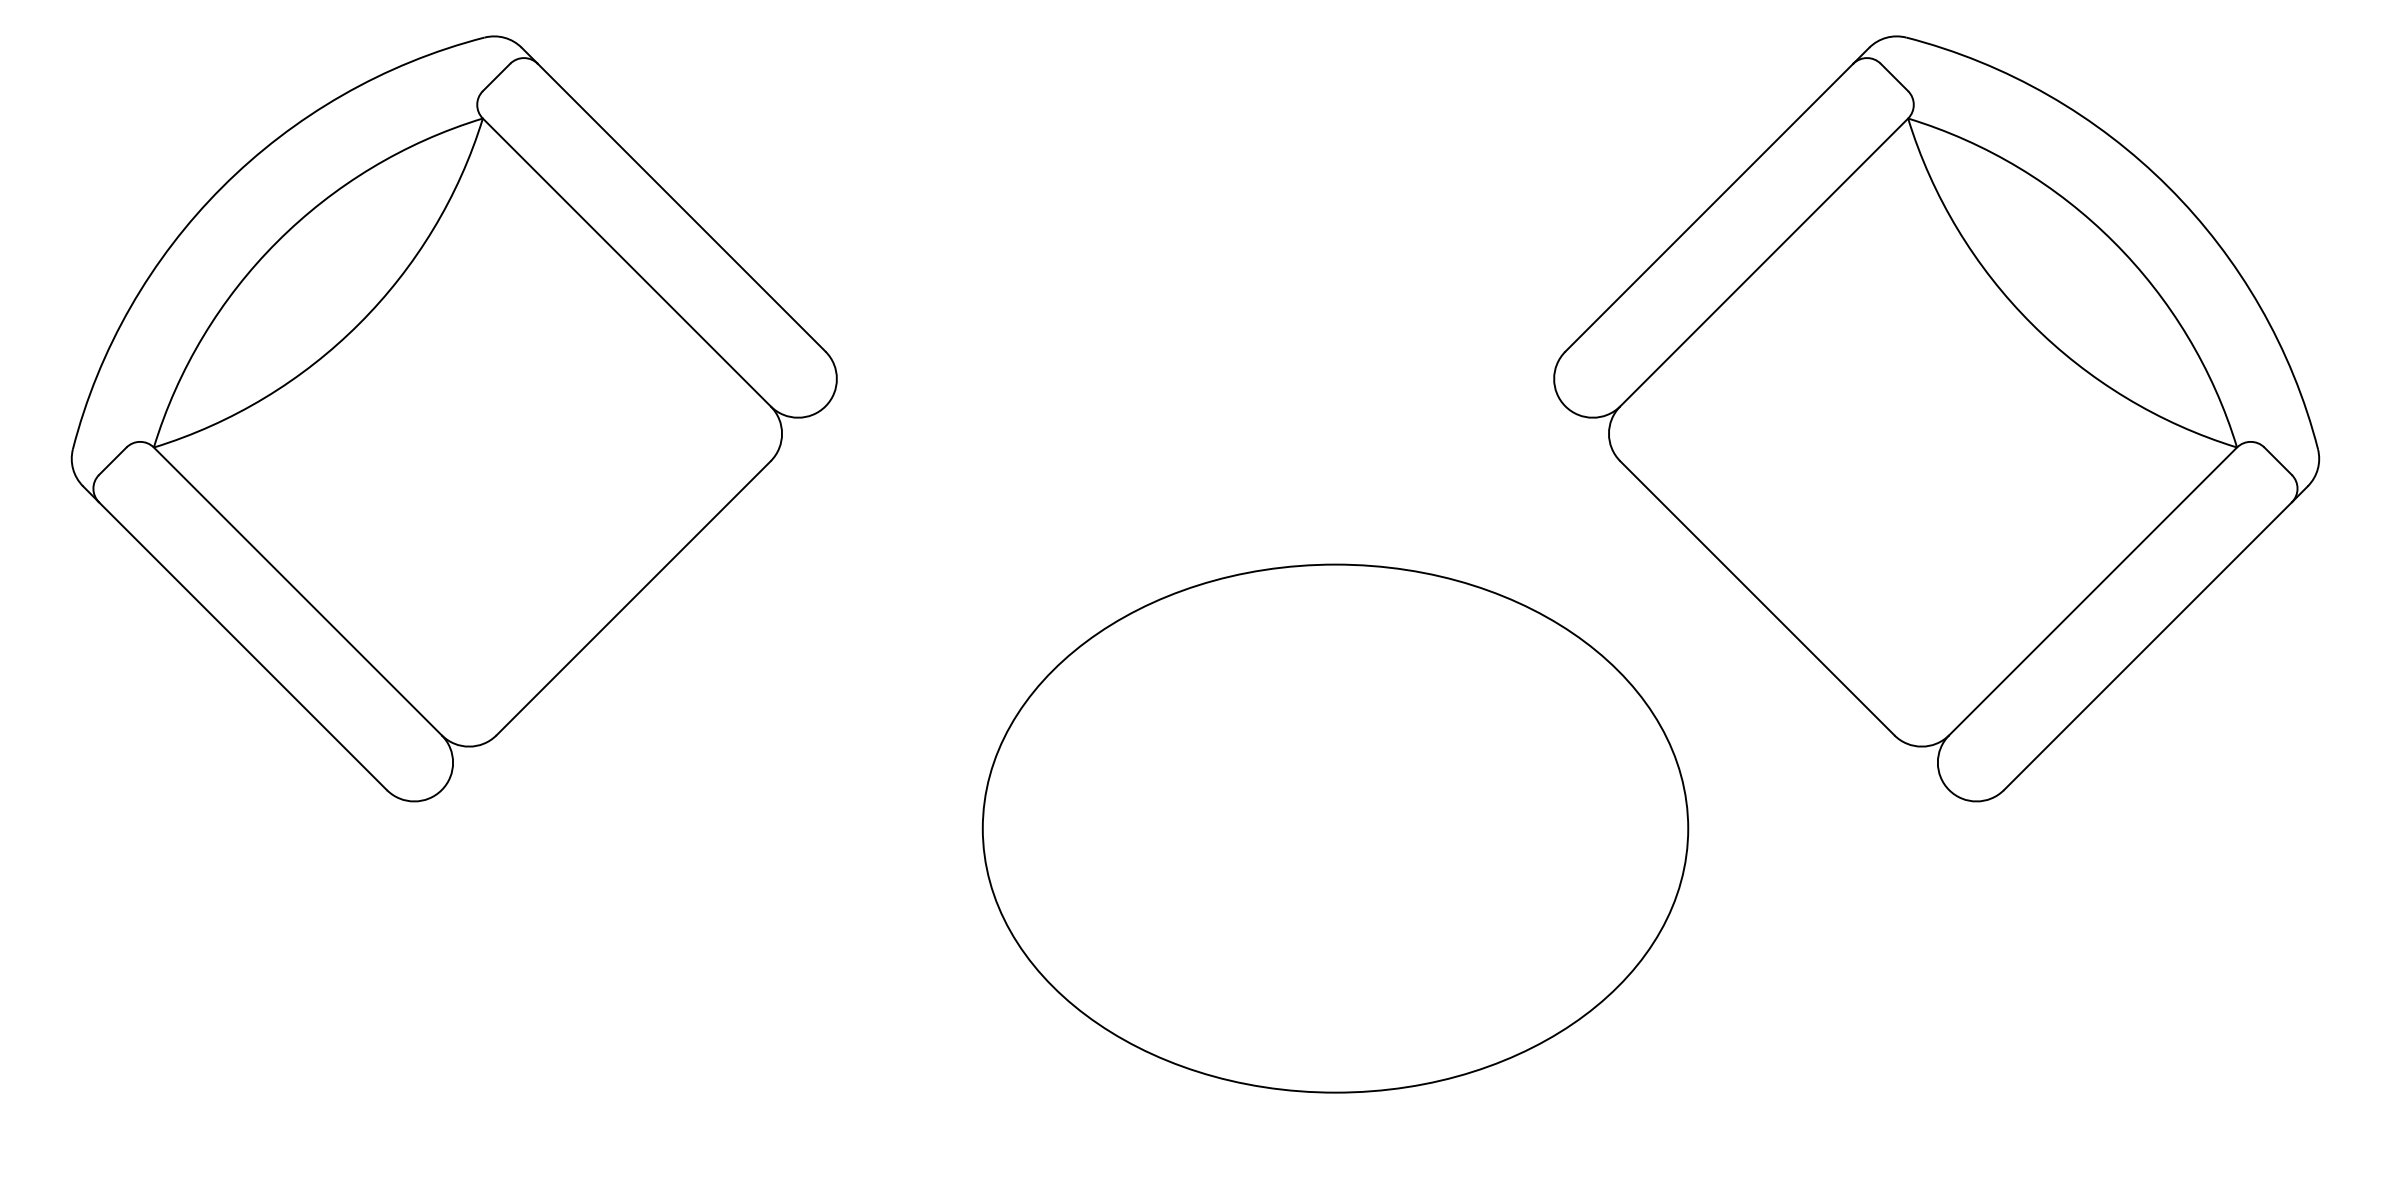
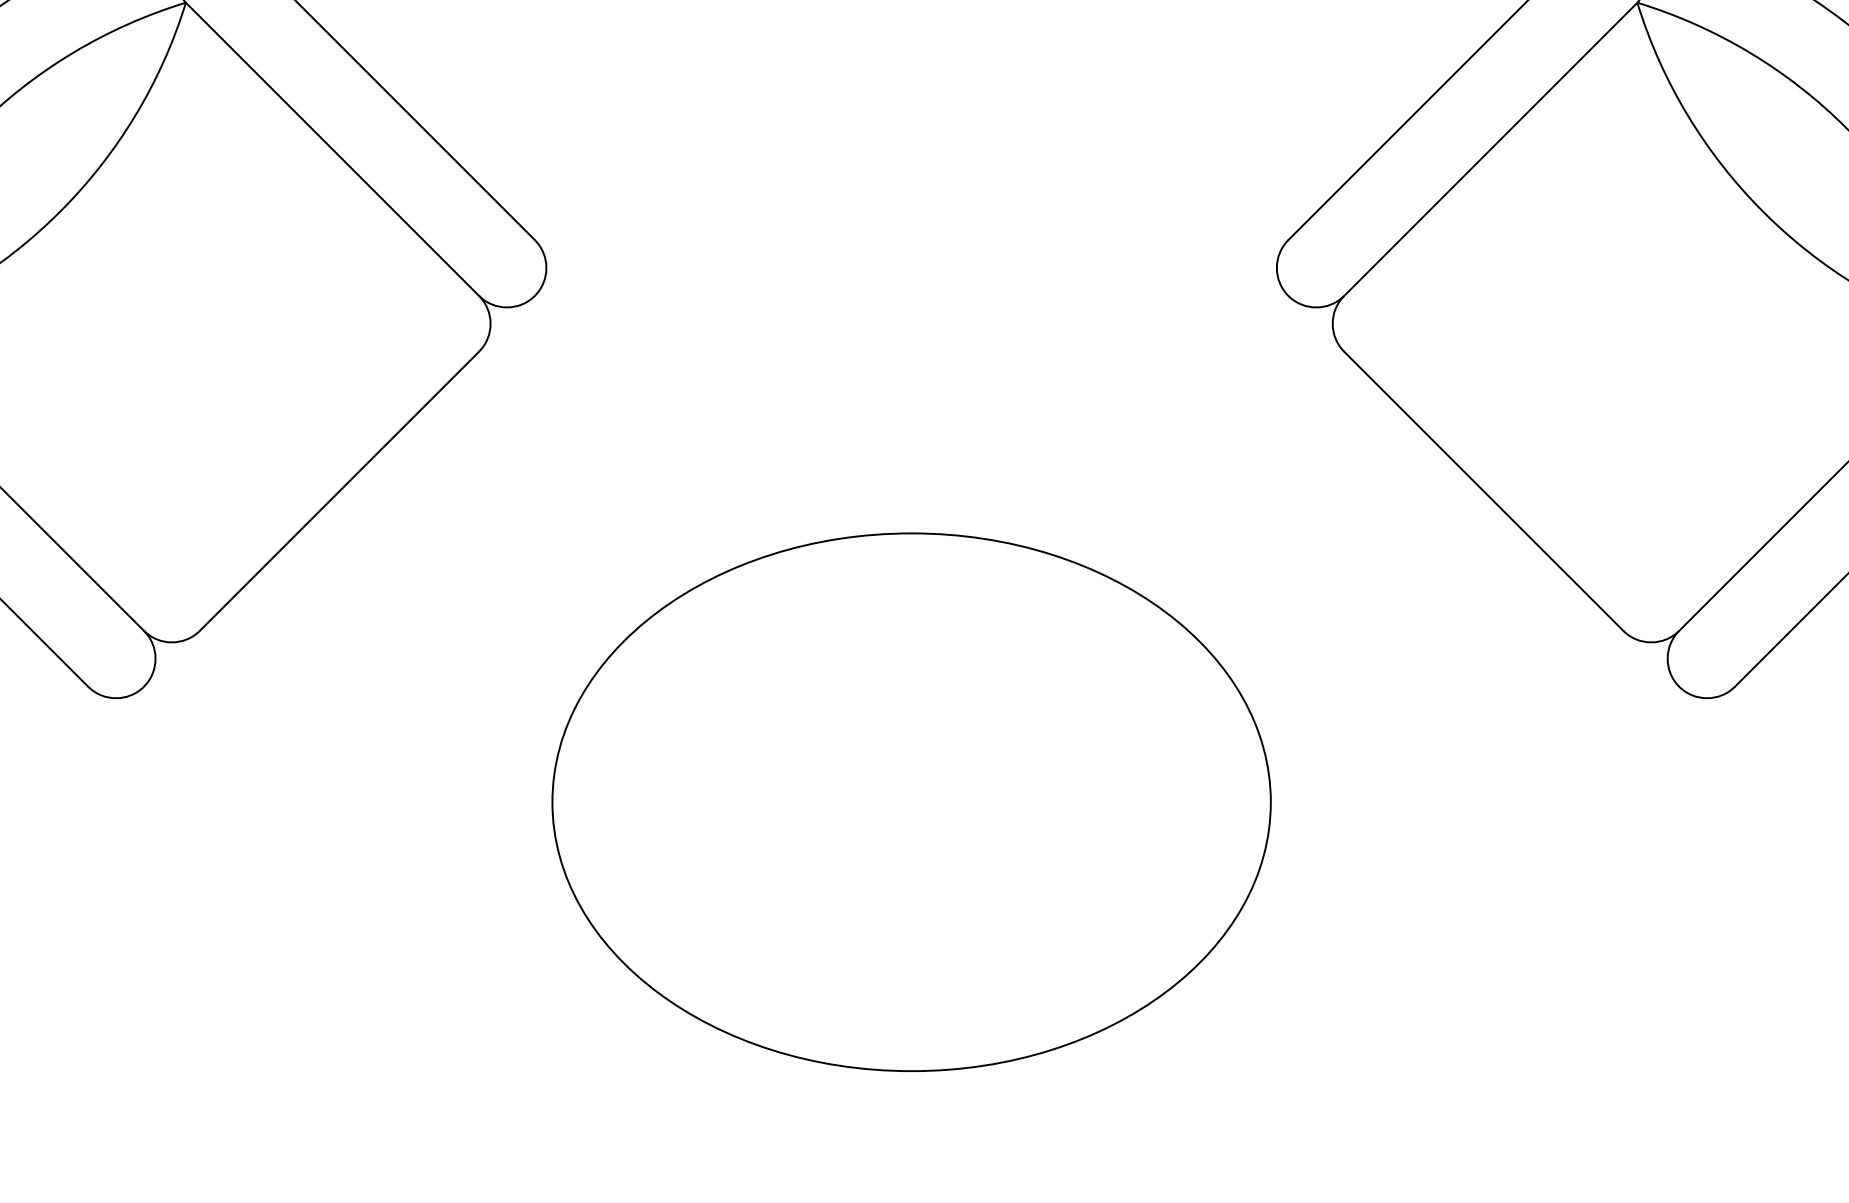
part: (1335, 828) -> (911, 802), moved

